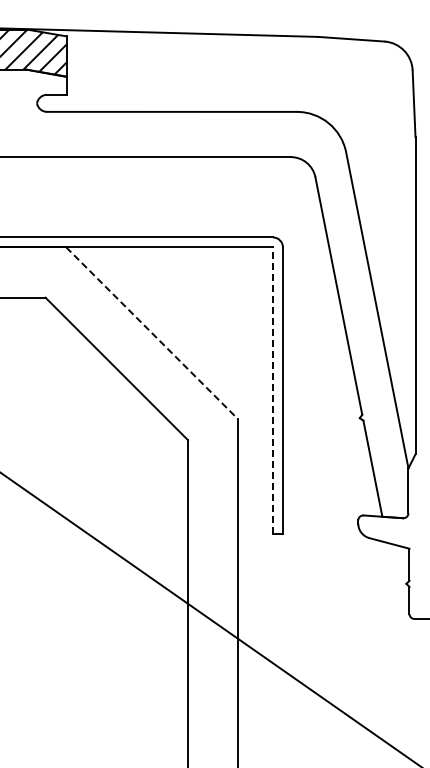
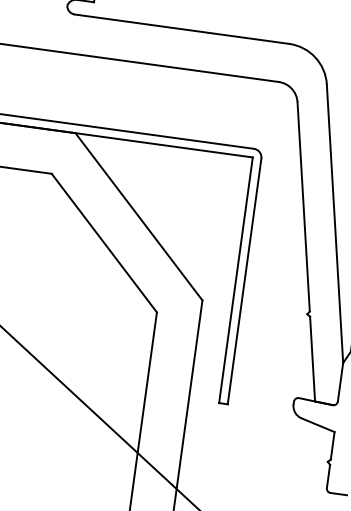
line: (152, 333) -> (139, 217), dashed -> solid
line: (272, 390) -> (235, 280), dashed -> solid

